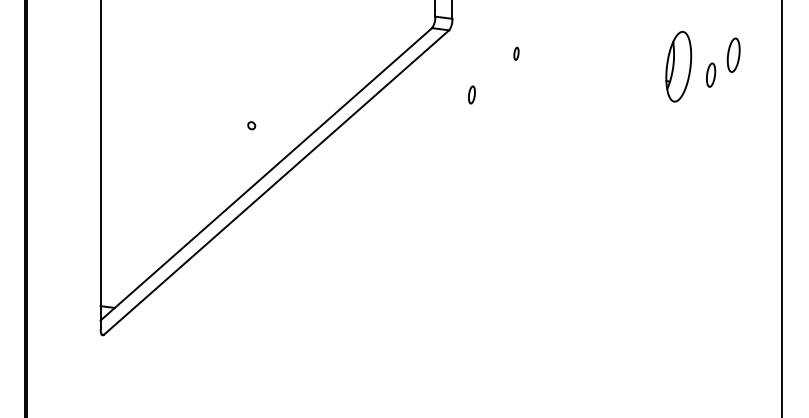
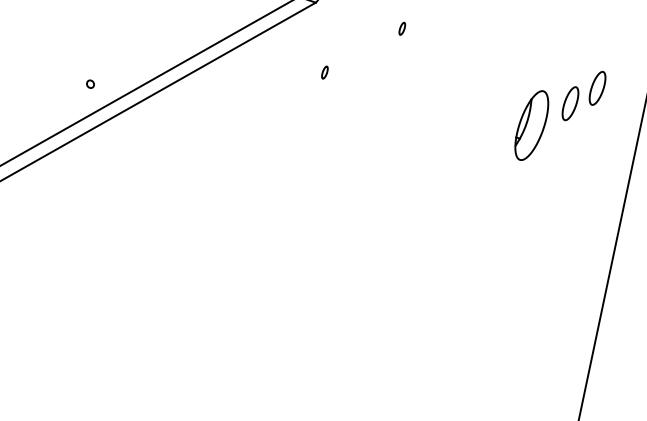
part: (516, 53) -> (402, 28), moved
part: (678, 66) -> (531, 125), moved
part: (710, 74) -> (570, 102), size x1.43
part: (471, 94) -> (324, 72), size x0.71
part: (251, 125) -> (90, 83), moved

